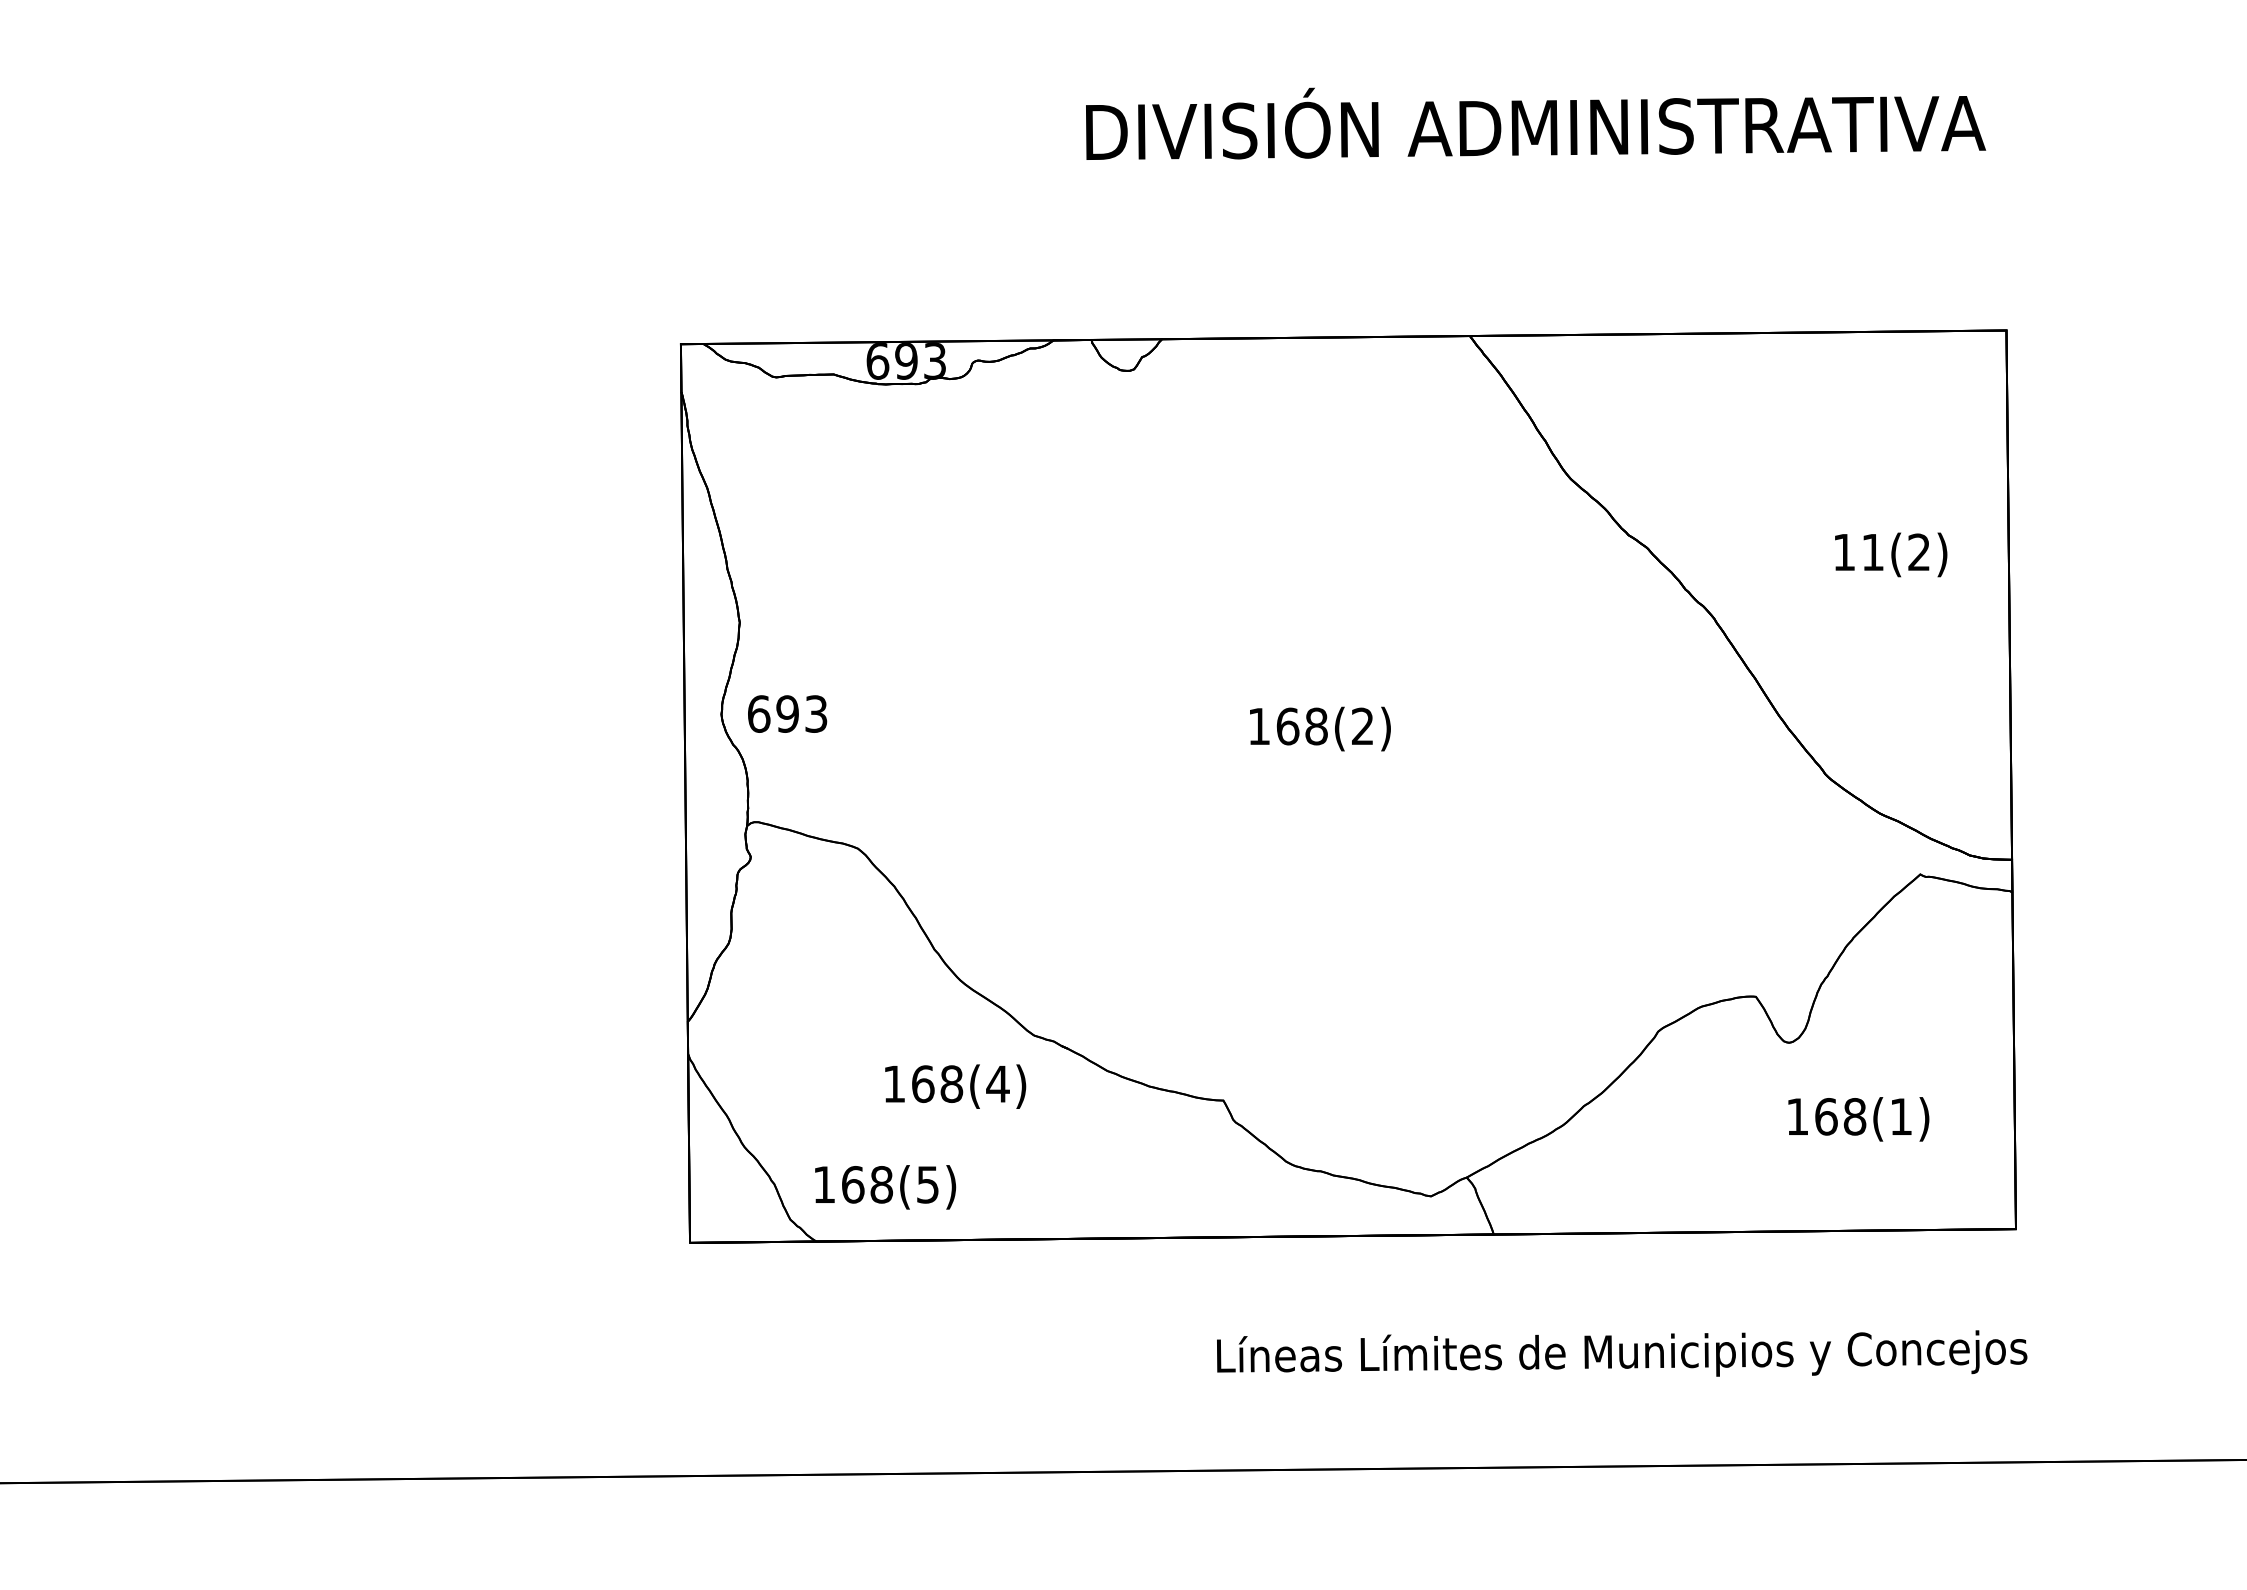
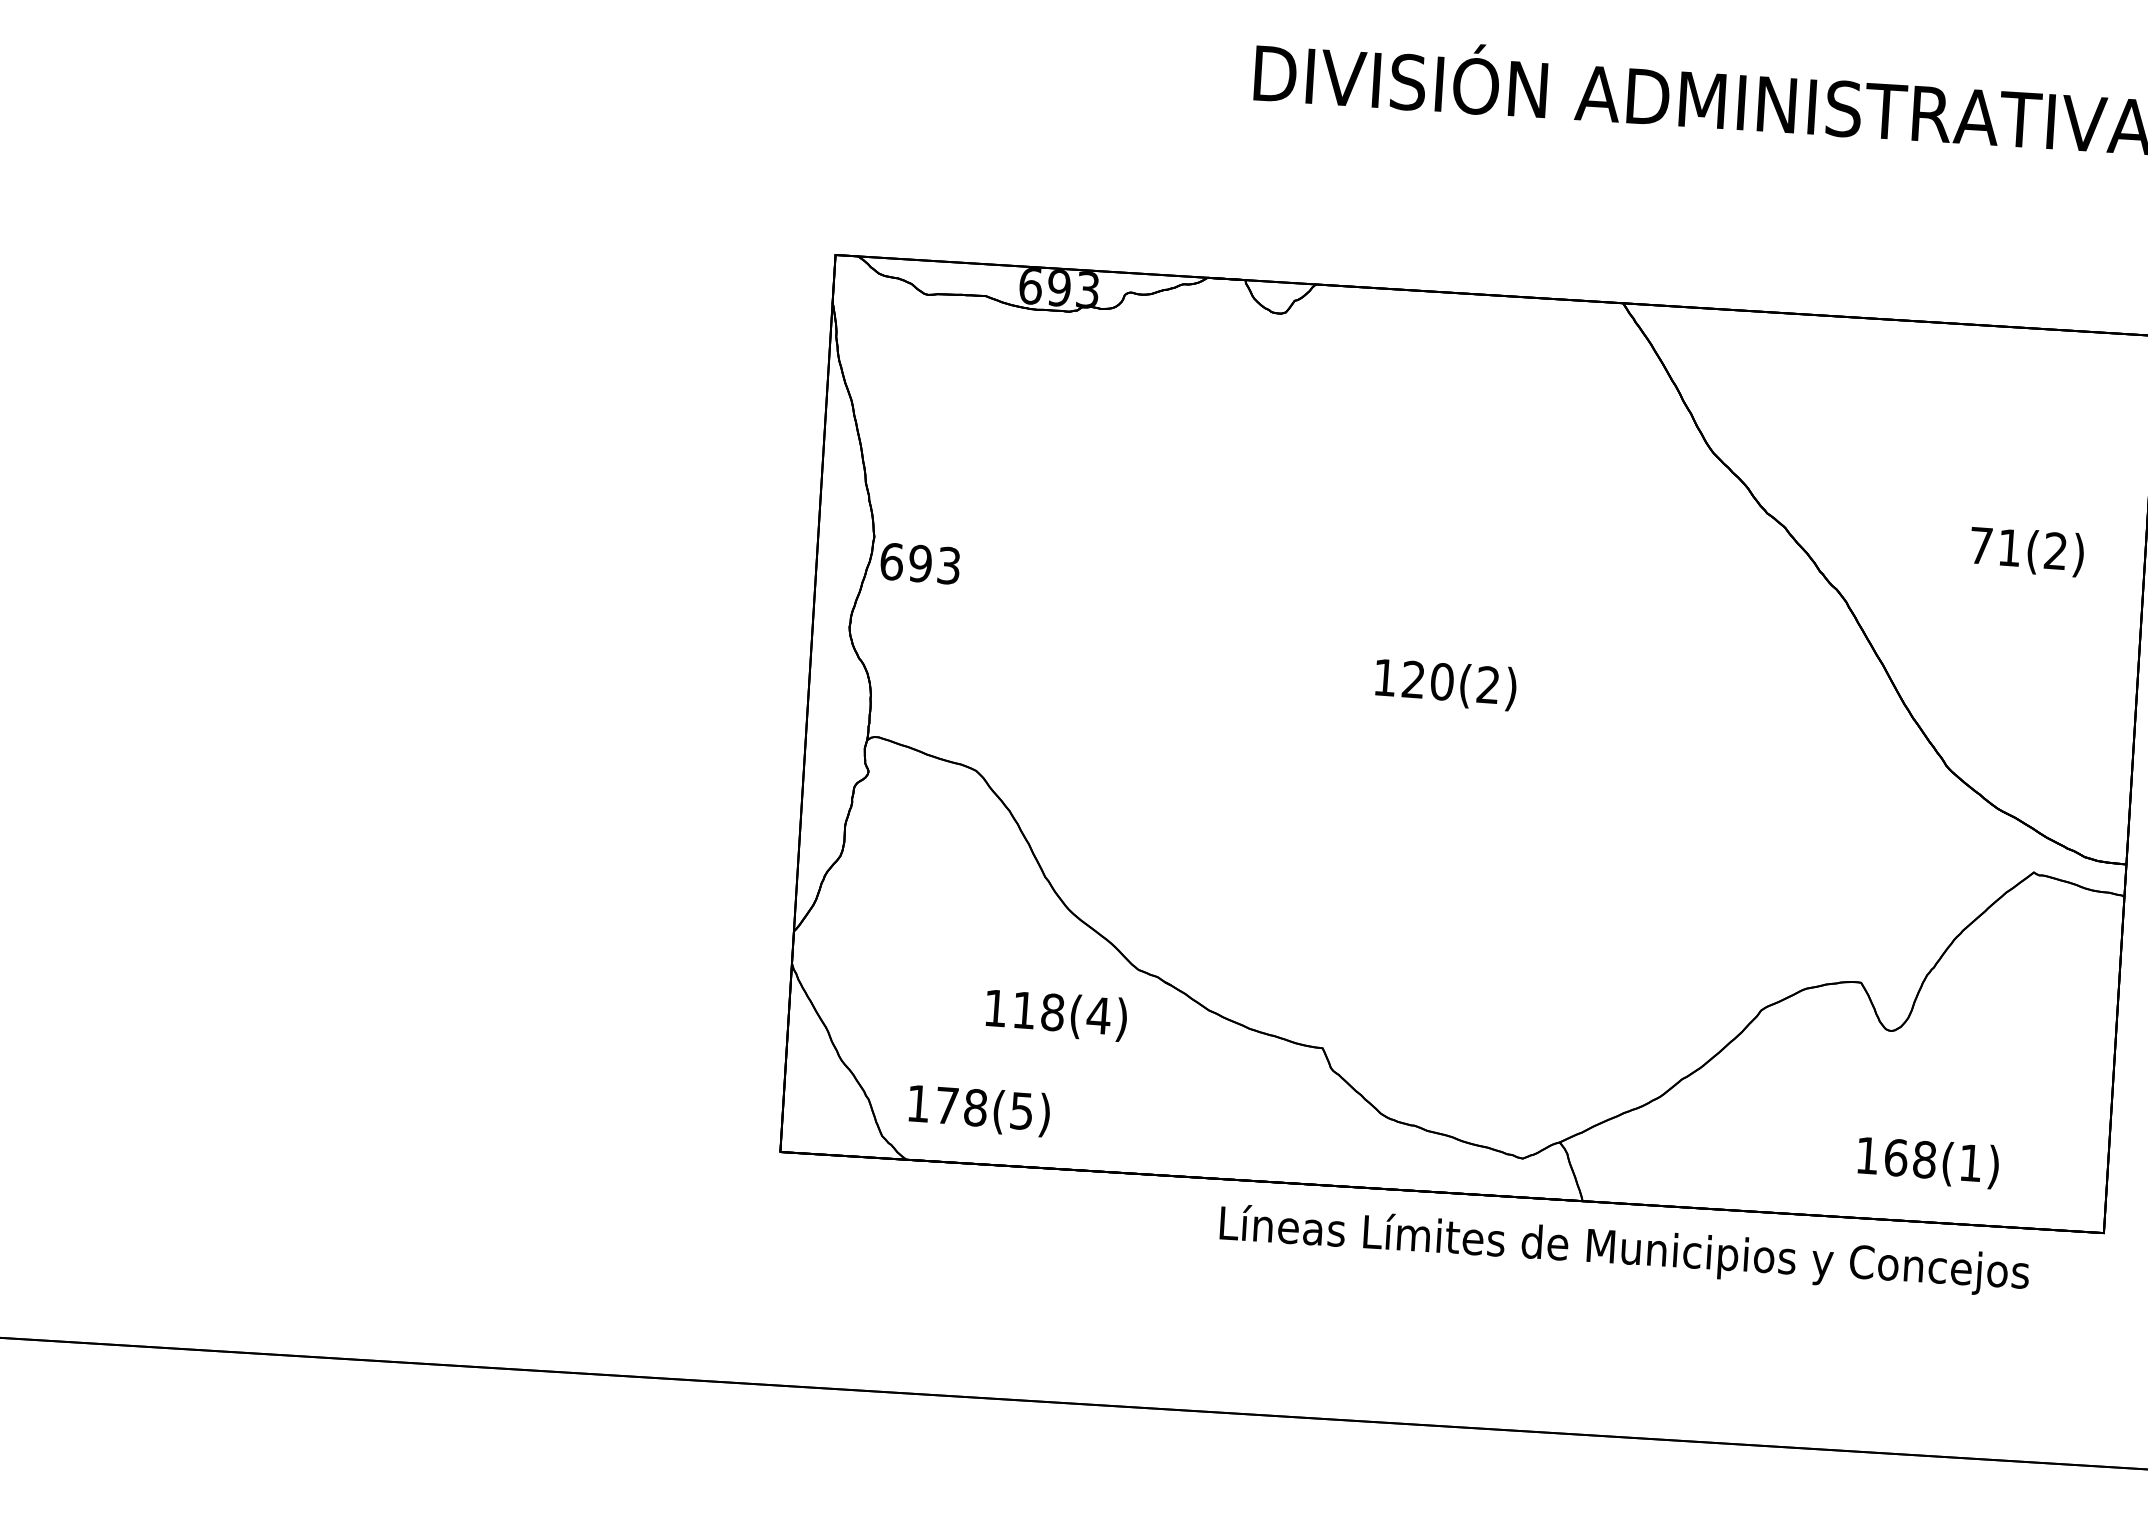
text: (1843, 552) -> (1980, 545), 11(2) -> 71(2)
text: (787, 713) -> (920, 563), moved
text: (1301, 726) -> (1427, 680), 168(2) -> 120(2)
text: (923, 1084) -> (1024, 1010), 168(4) -> 118(4)
text: (1858, 1119) -> (1928, 1162), moved
text: (853, 1184) -> (947, 1105), 168(5) -> 178(5)
text: (1622, 1353) -> (1625, 1249), moved

